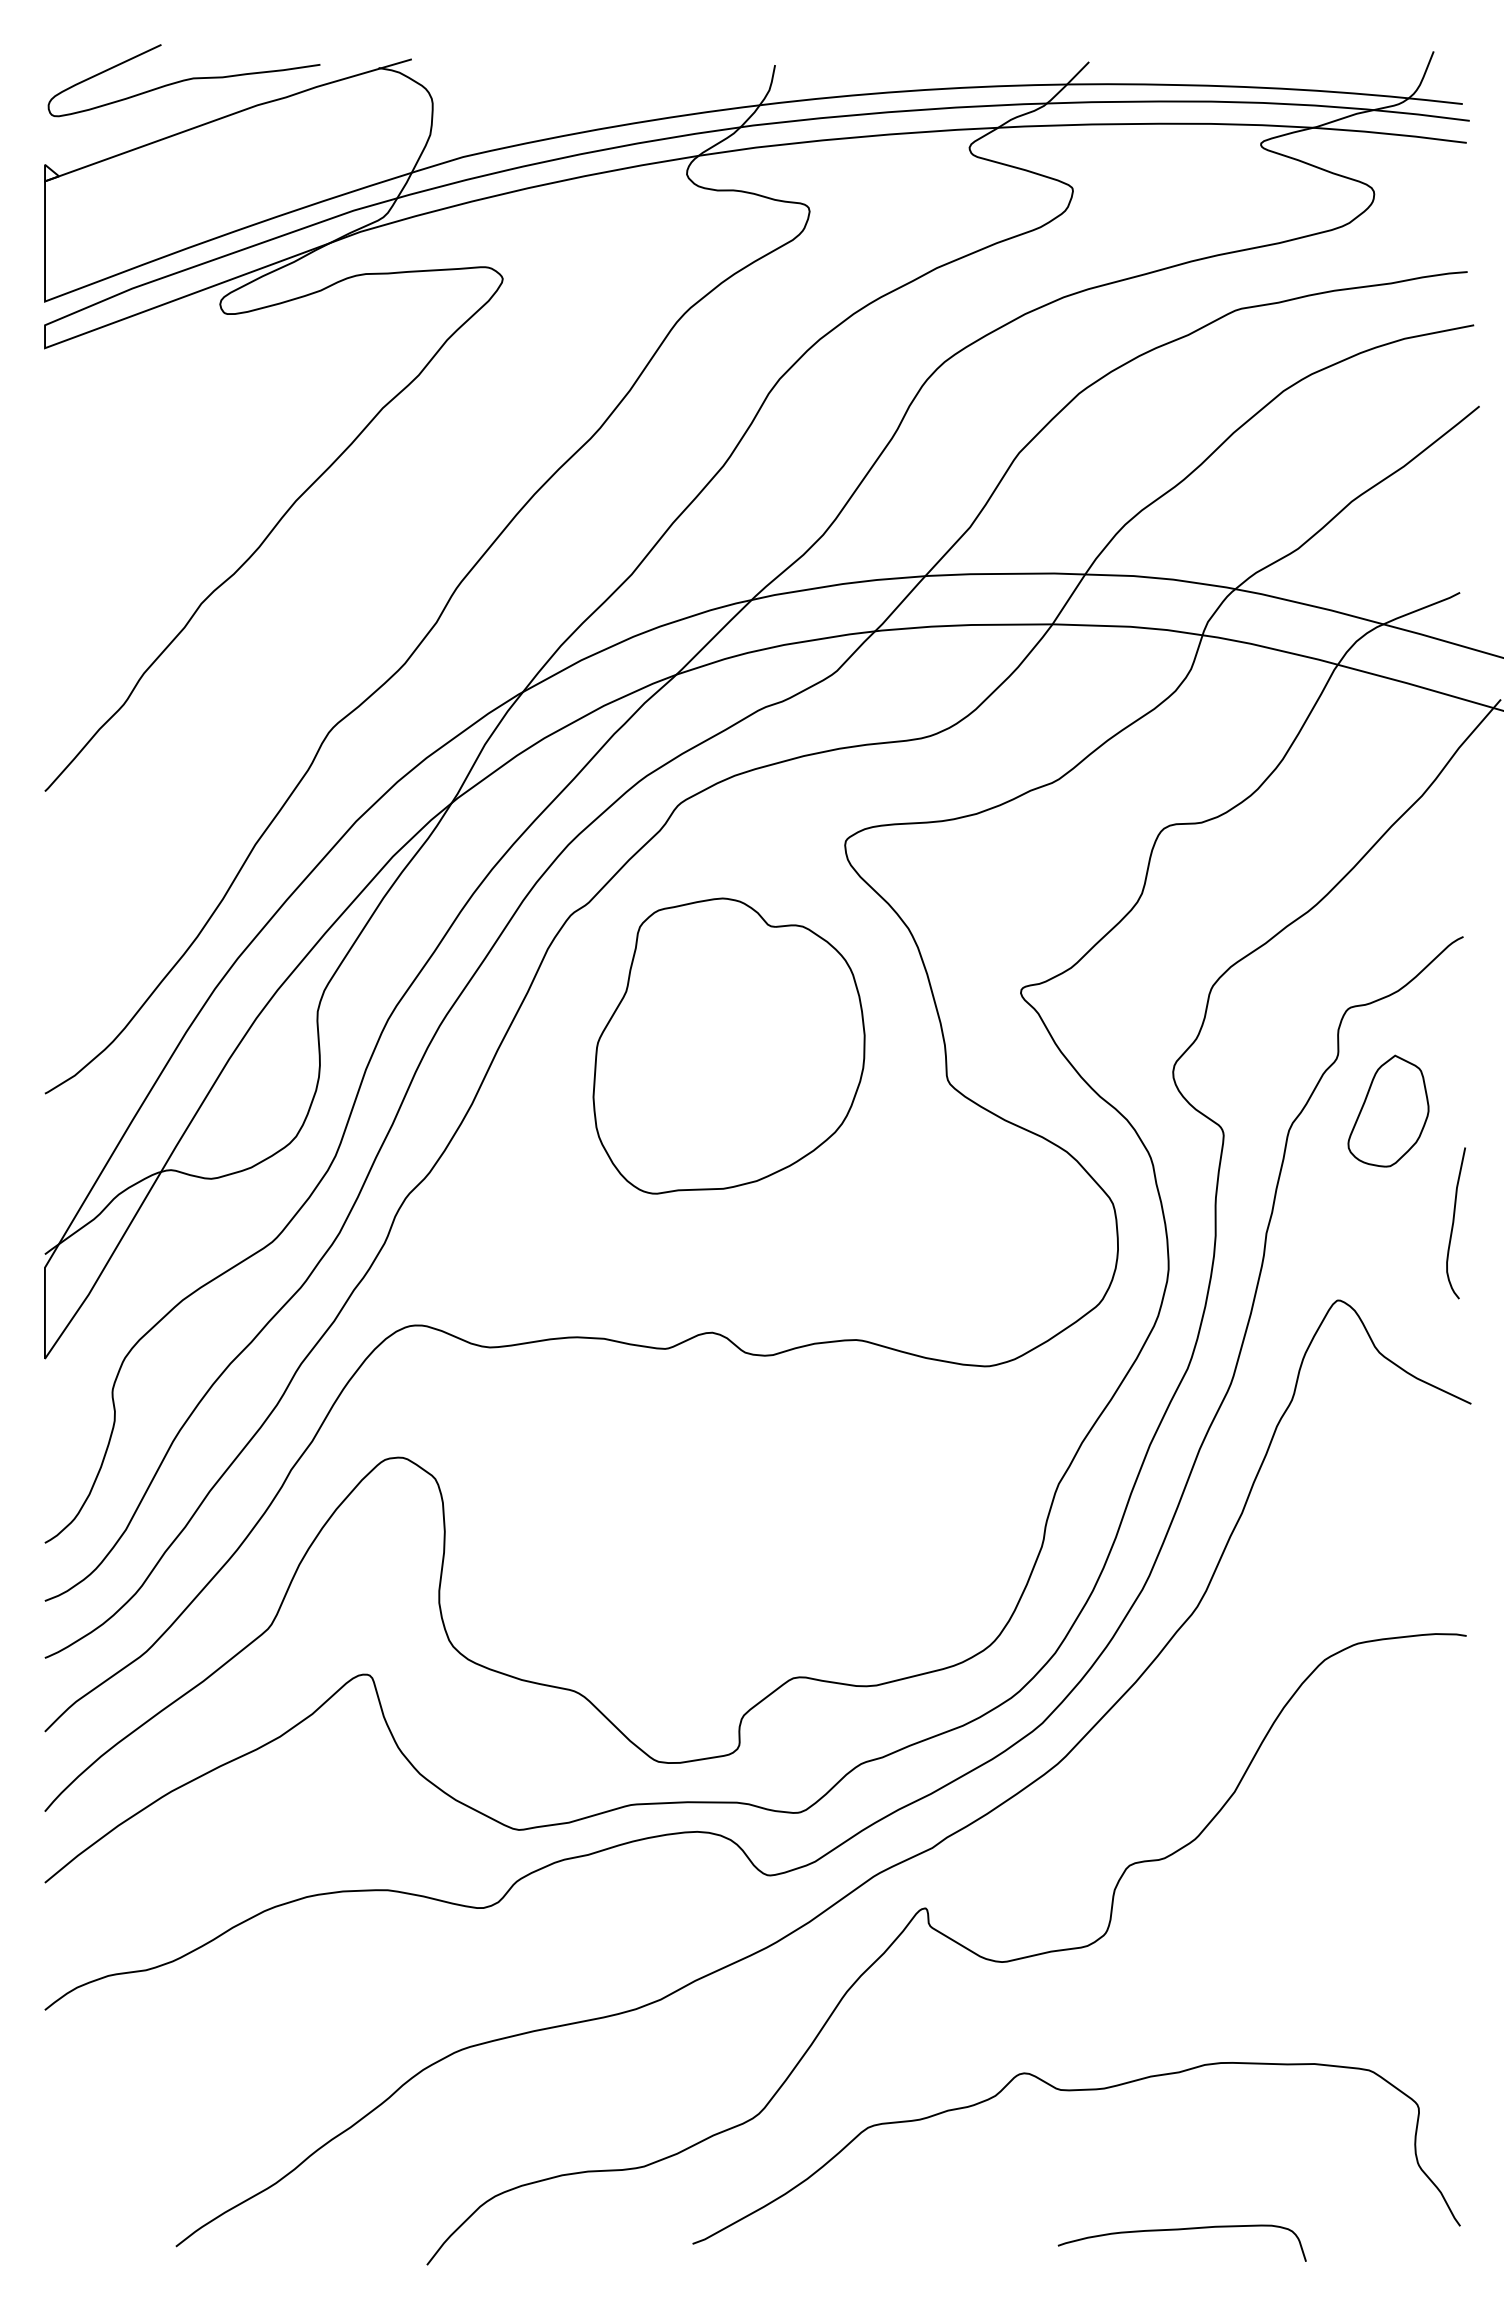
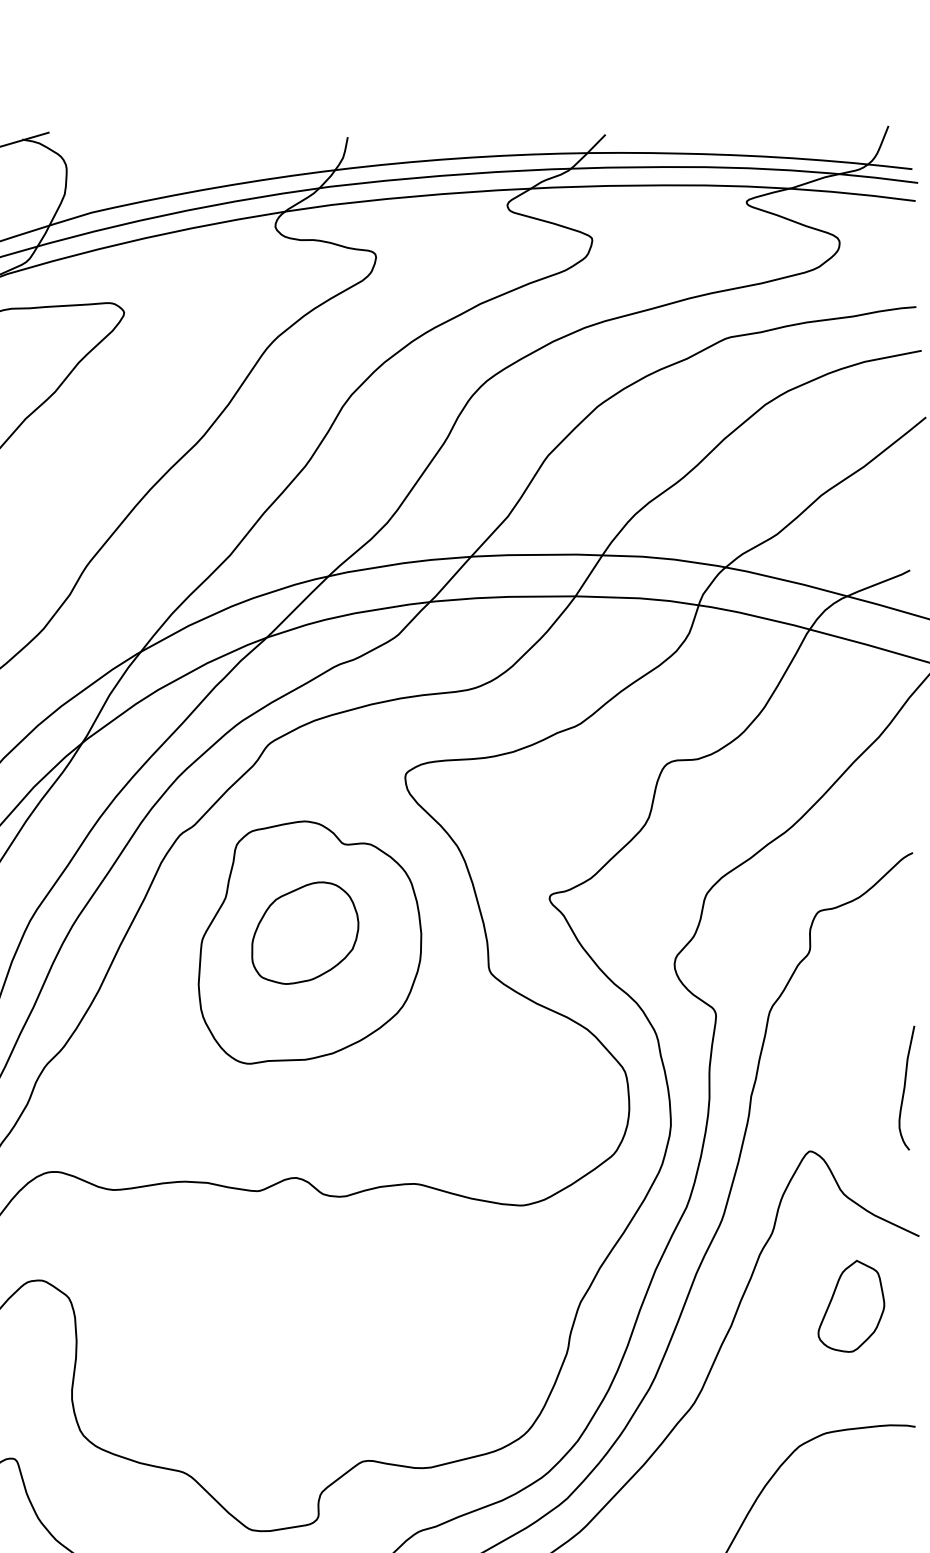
part: (722, 1034) -> (304, 933), added
part: (1388, 1110) -> (851, 1305), moved

